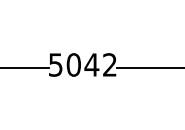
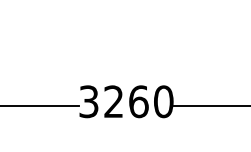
text: (83, 64) -> (127, 101), 5042 -> 3260

